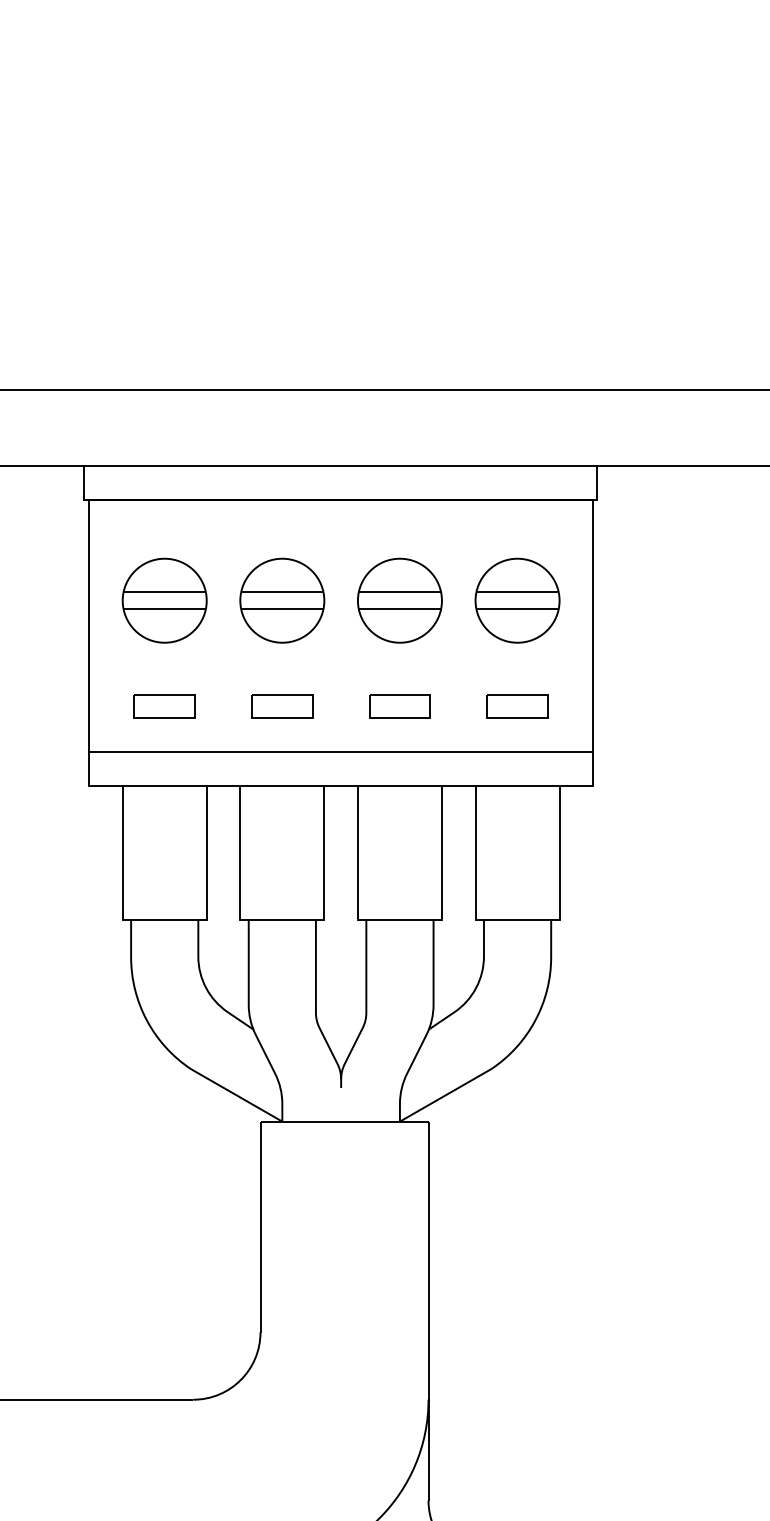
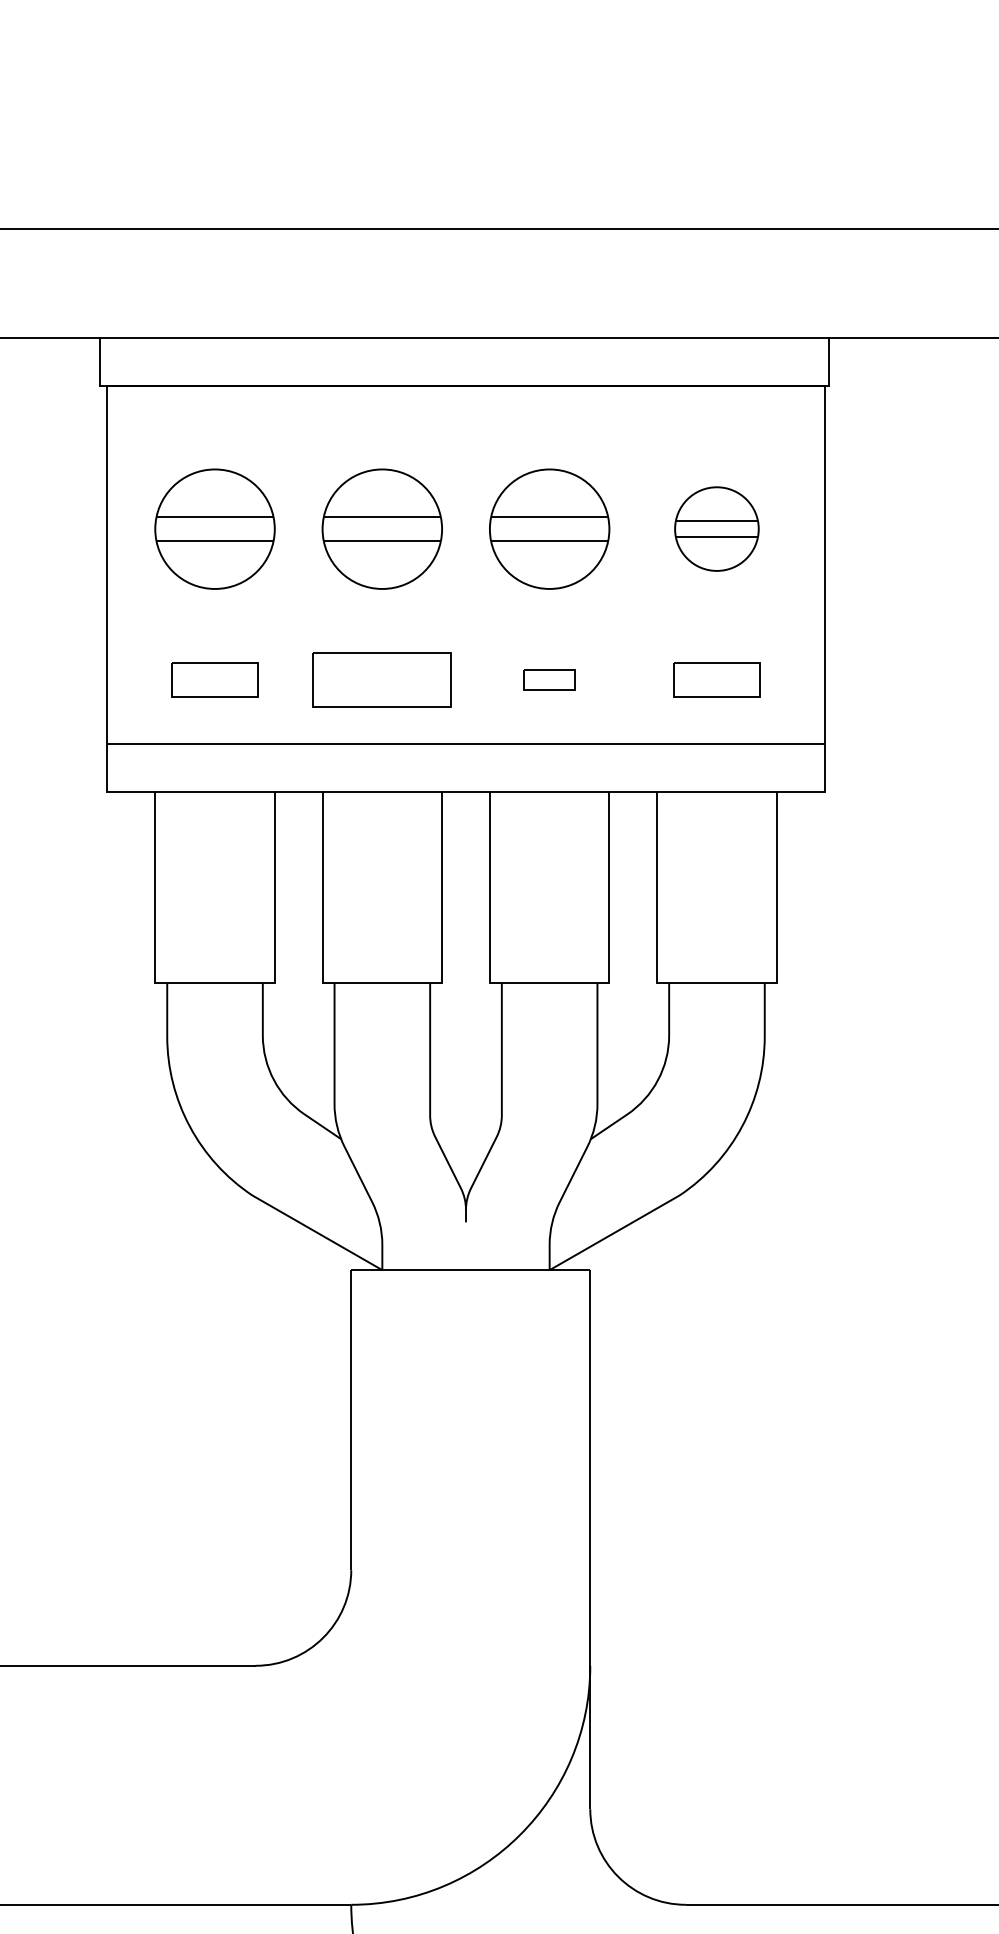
part: (517, 600) -> (716, 528), size x0.7
part: (282, 706) -> (382, 679), size x1.6
part: (399, 706) -> (549, 679), size x0.6

